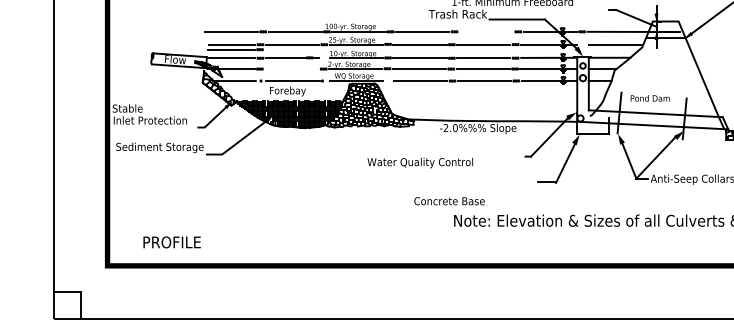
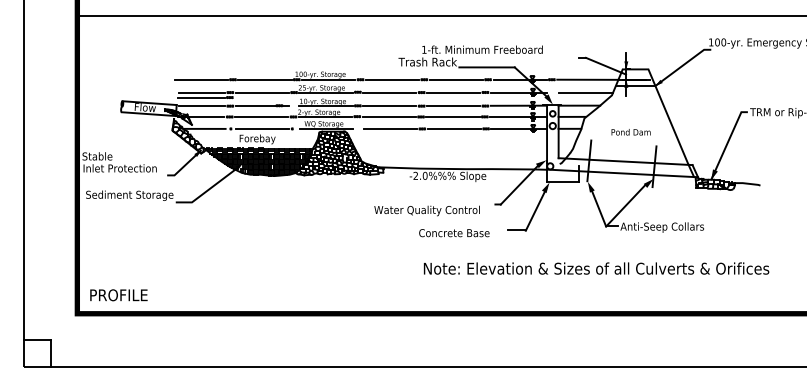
line: (485, 31) -> (455, 79), added
line: (291, 68) -> (261, 116), added
text: (649, 98) -> (630, 132), moved
text: (419, 162) -> (426, 210), moved
text: (449, 201) -> (454, 233), moved
text: (171, 242) -> (118, 295), moved

